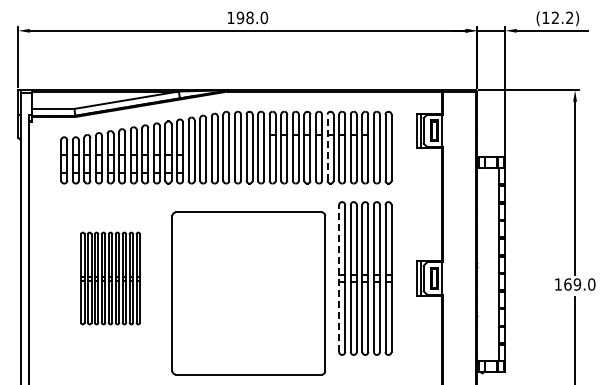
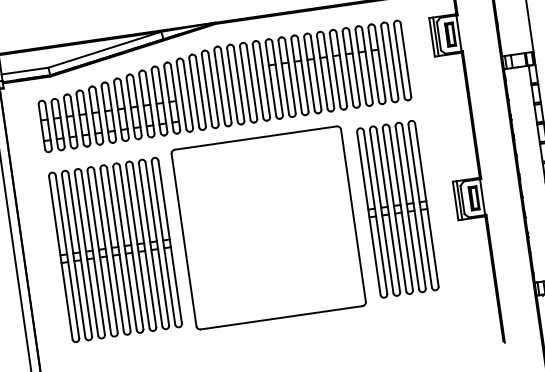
line: (327, 147) -> (335, 70), dashed -> solid
part: (110, 278) -> (115, 249), size x1.67
line: (339, 278) -> (369, 213), dashed -> solid
part: (248, 293) -> (268, 227), moved

